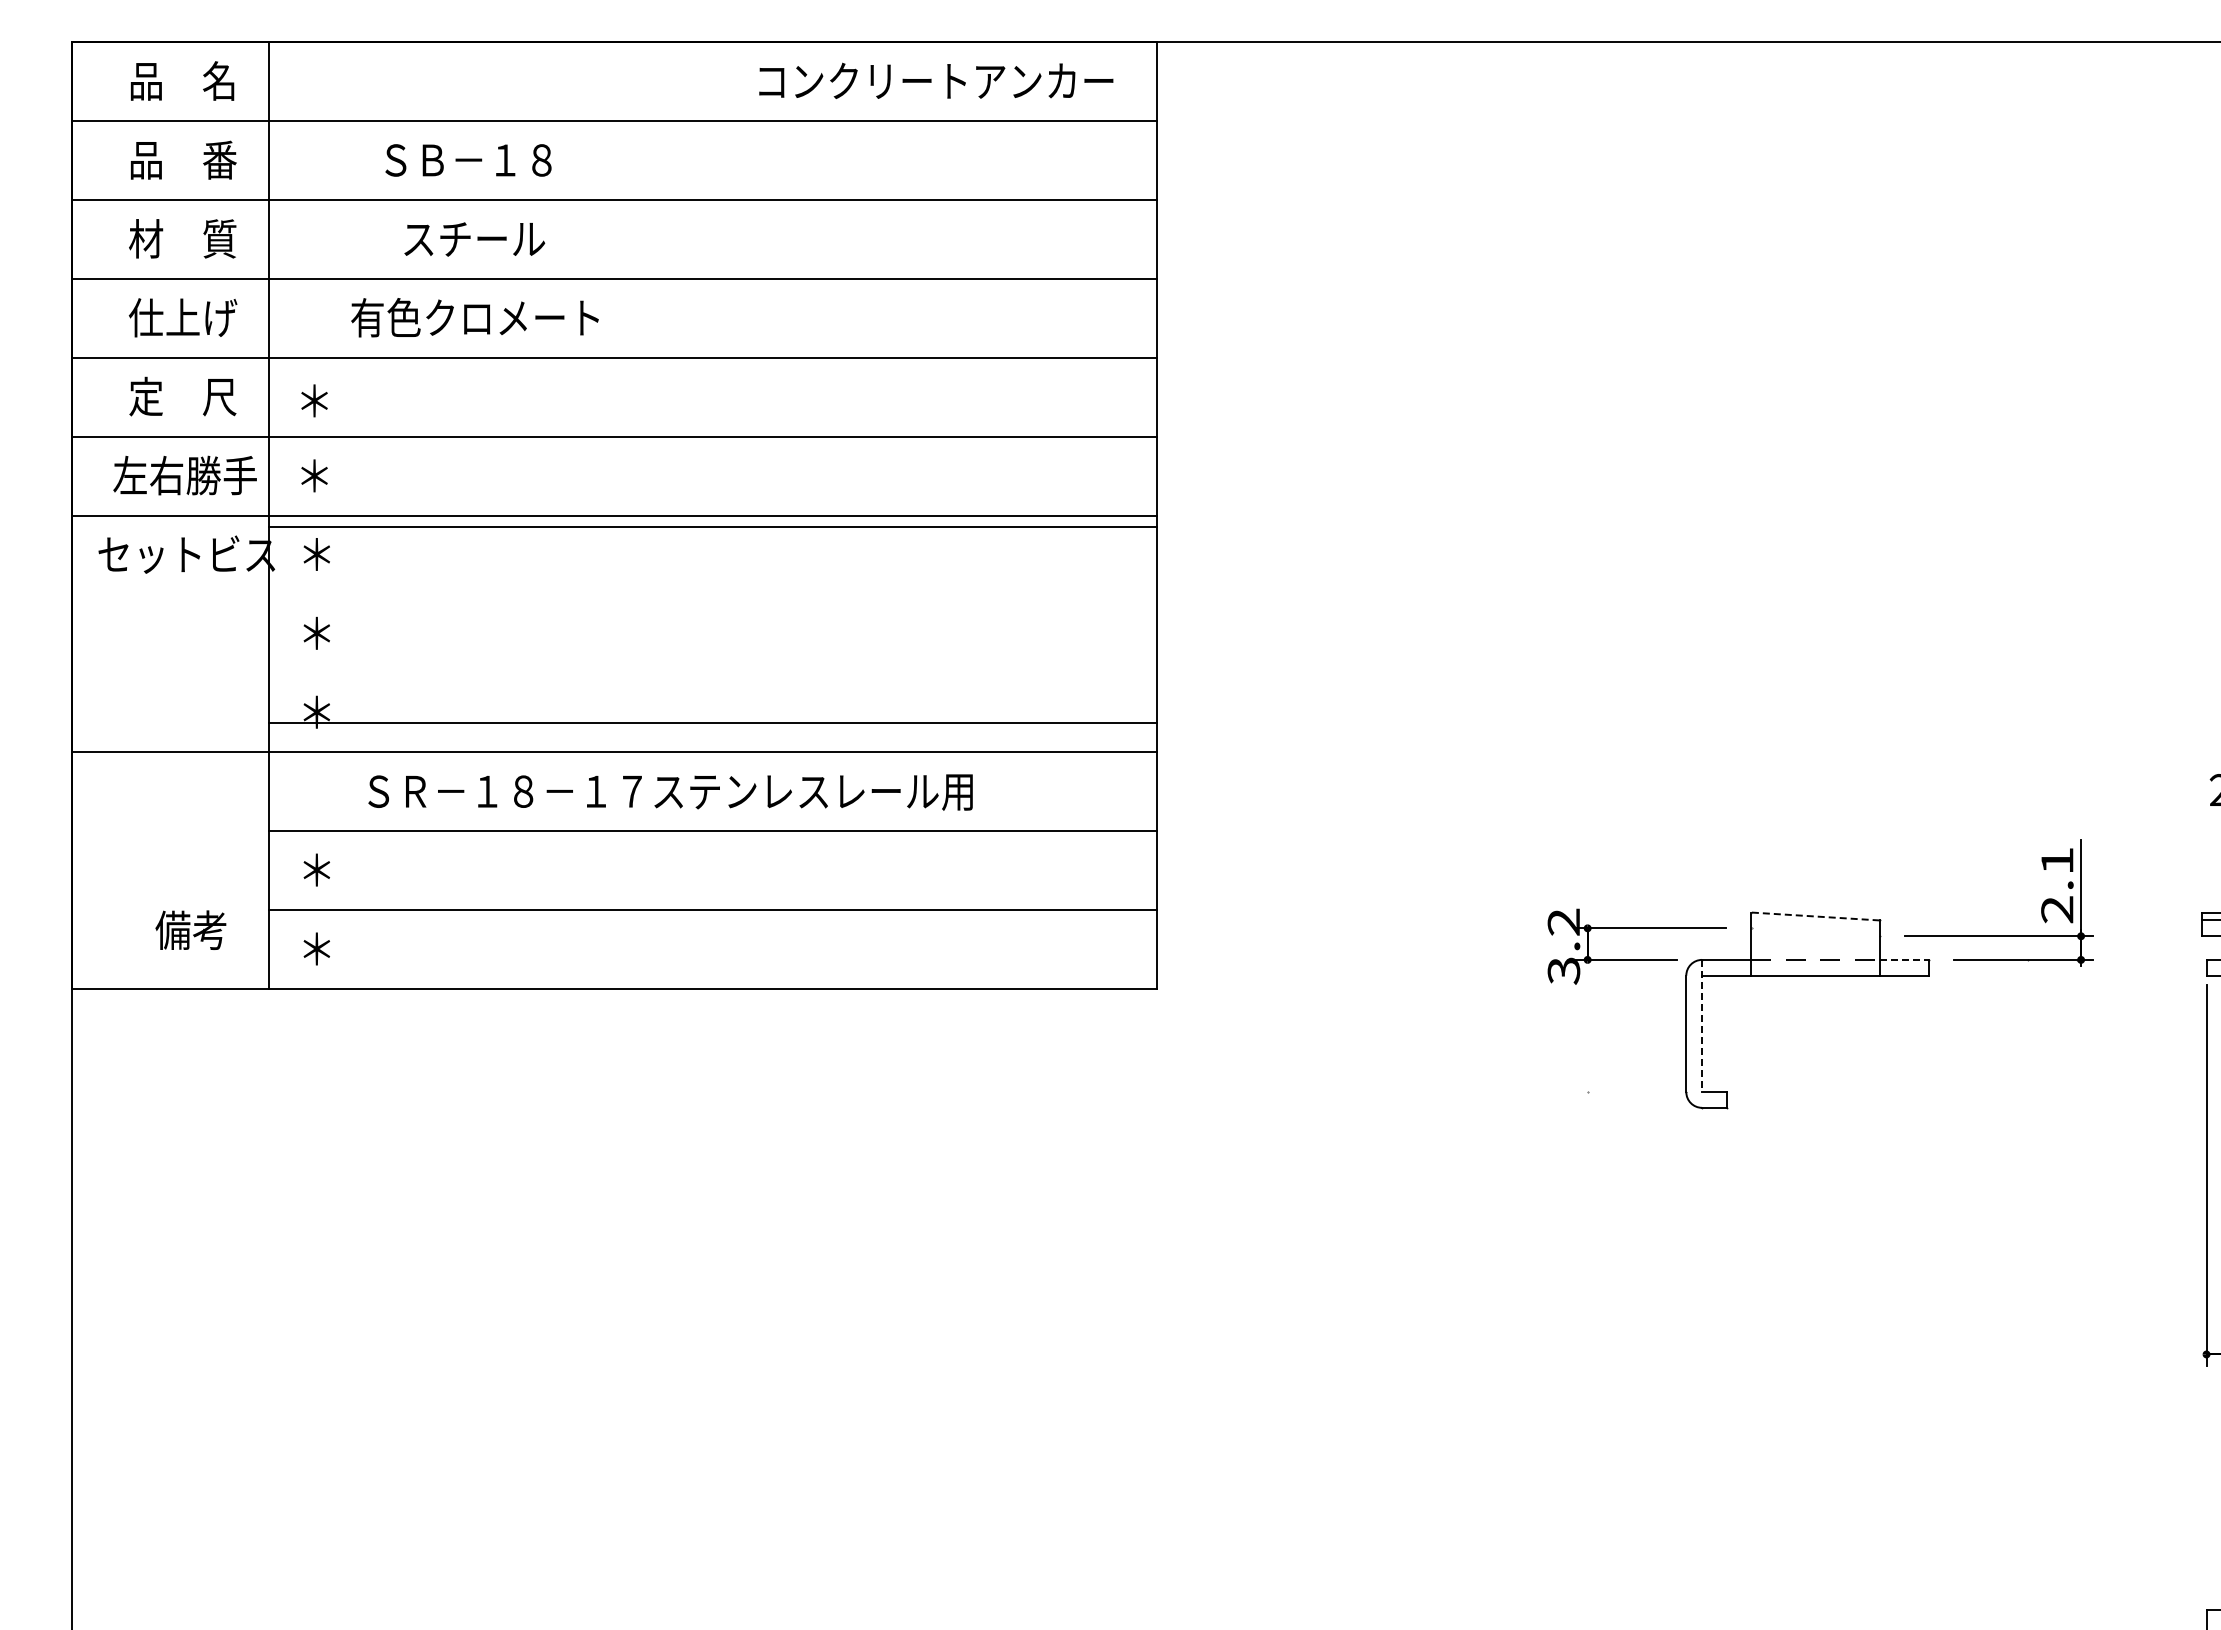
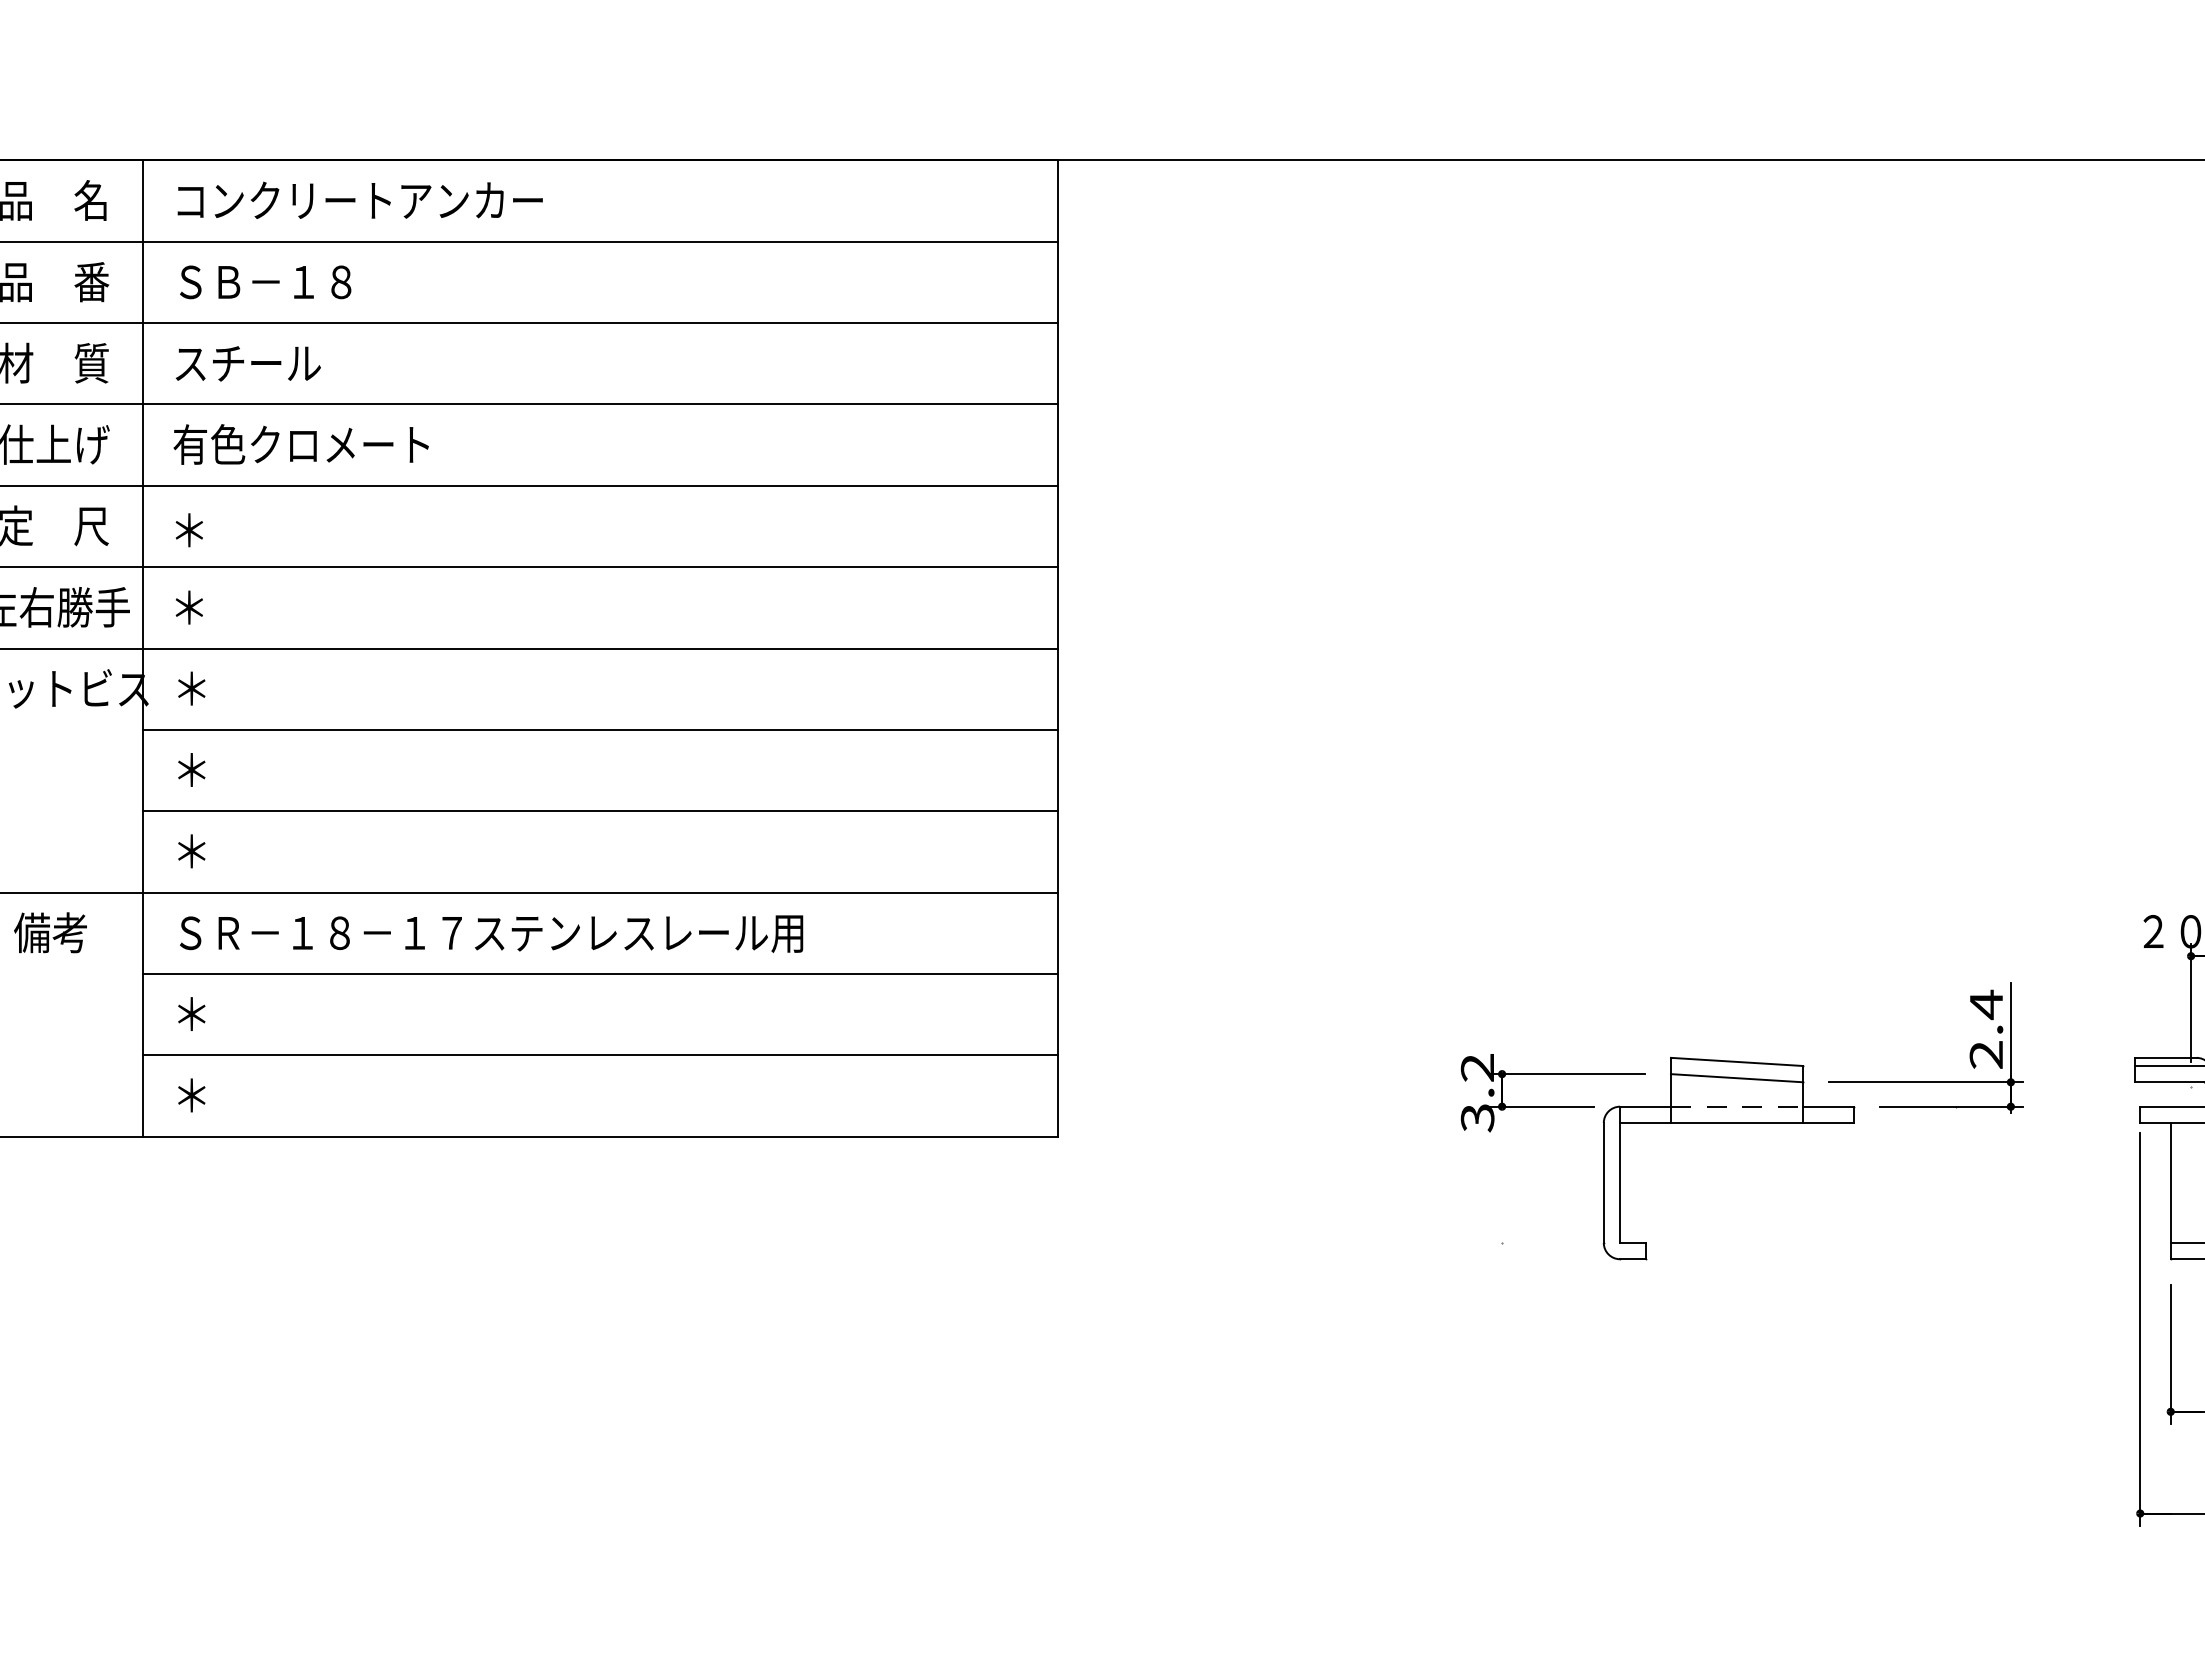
text: (936, 80) -> (360, 199), moved
text: (468, 160) -> (265, 282), moved
text: (474, 239) -> (248, 363), moved
text: (474, 317) -> (300, 444), moved
line: (713, 527) -> (600, 729), moved
line: (713, 723) -> (600, 811), moved
text: (670, 792) -> (491, 934), moved
text: (2057, 860) -> (1986, 1004), 2.1 -> 2.4
line: (1815, 916) -> (1737, 1061), dashed -> solid
text: (190, 929) -> (50, 932), moved
line: (1815, 932) -> (1737, 1078), added
line: (1904, 959) -> (1828, 1106), dashed -> solid
line: (1702, 1026) -> (1620, 1175), dashed -> solid

